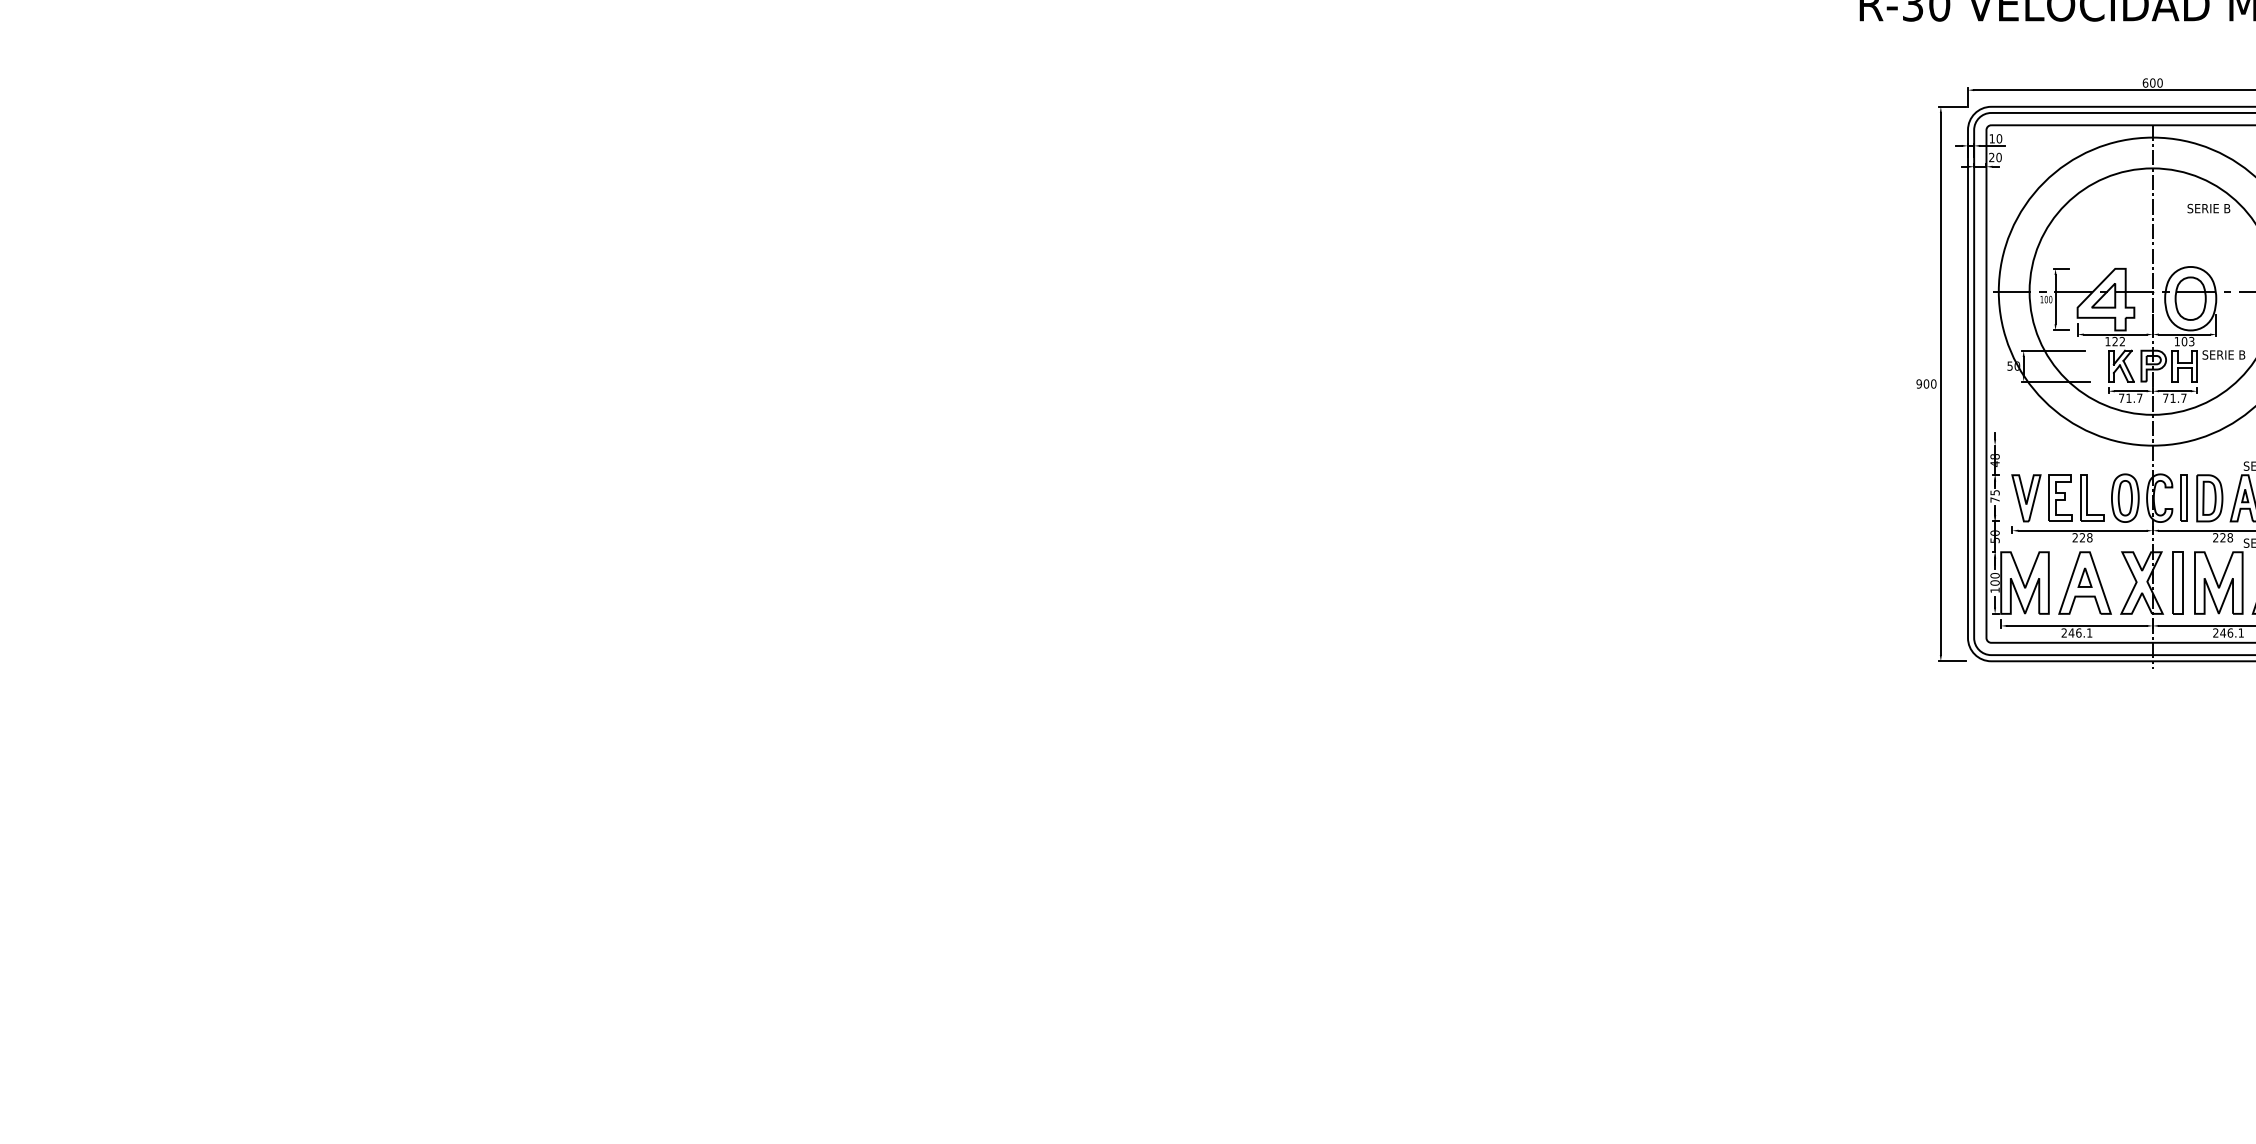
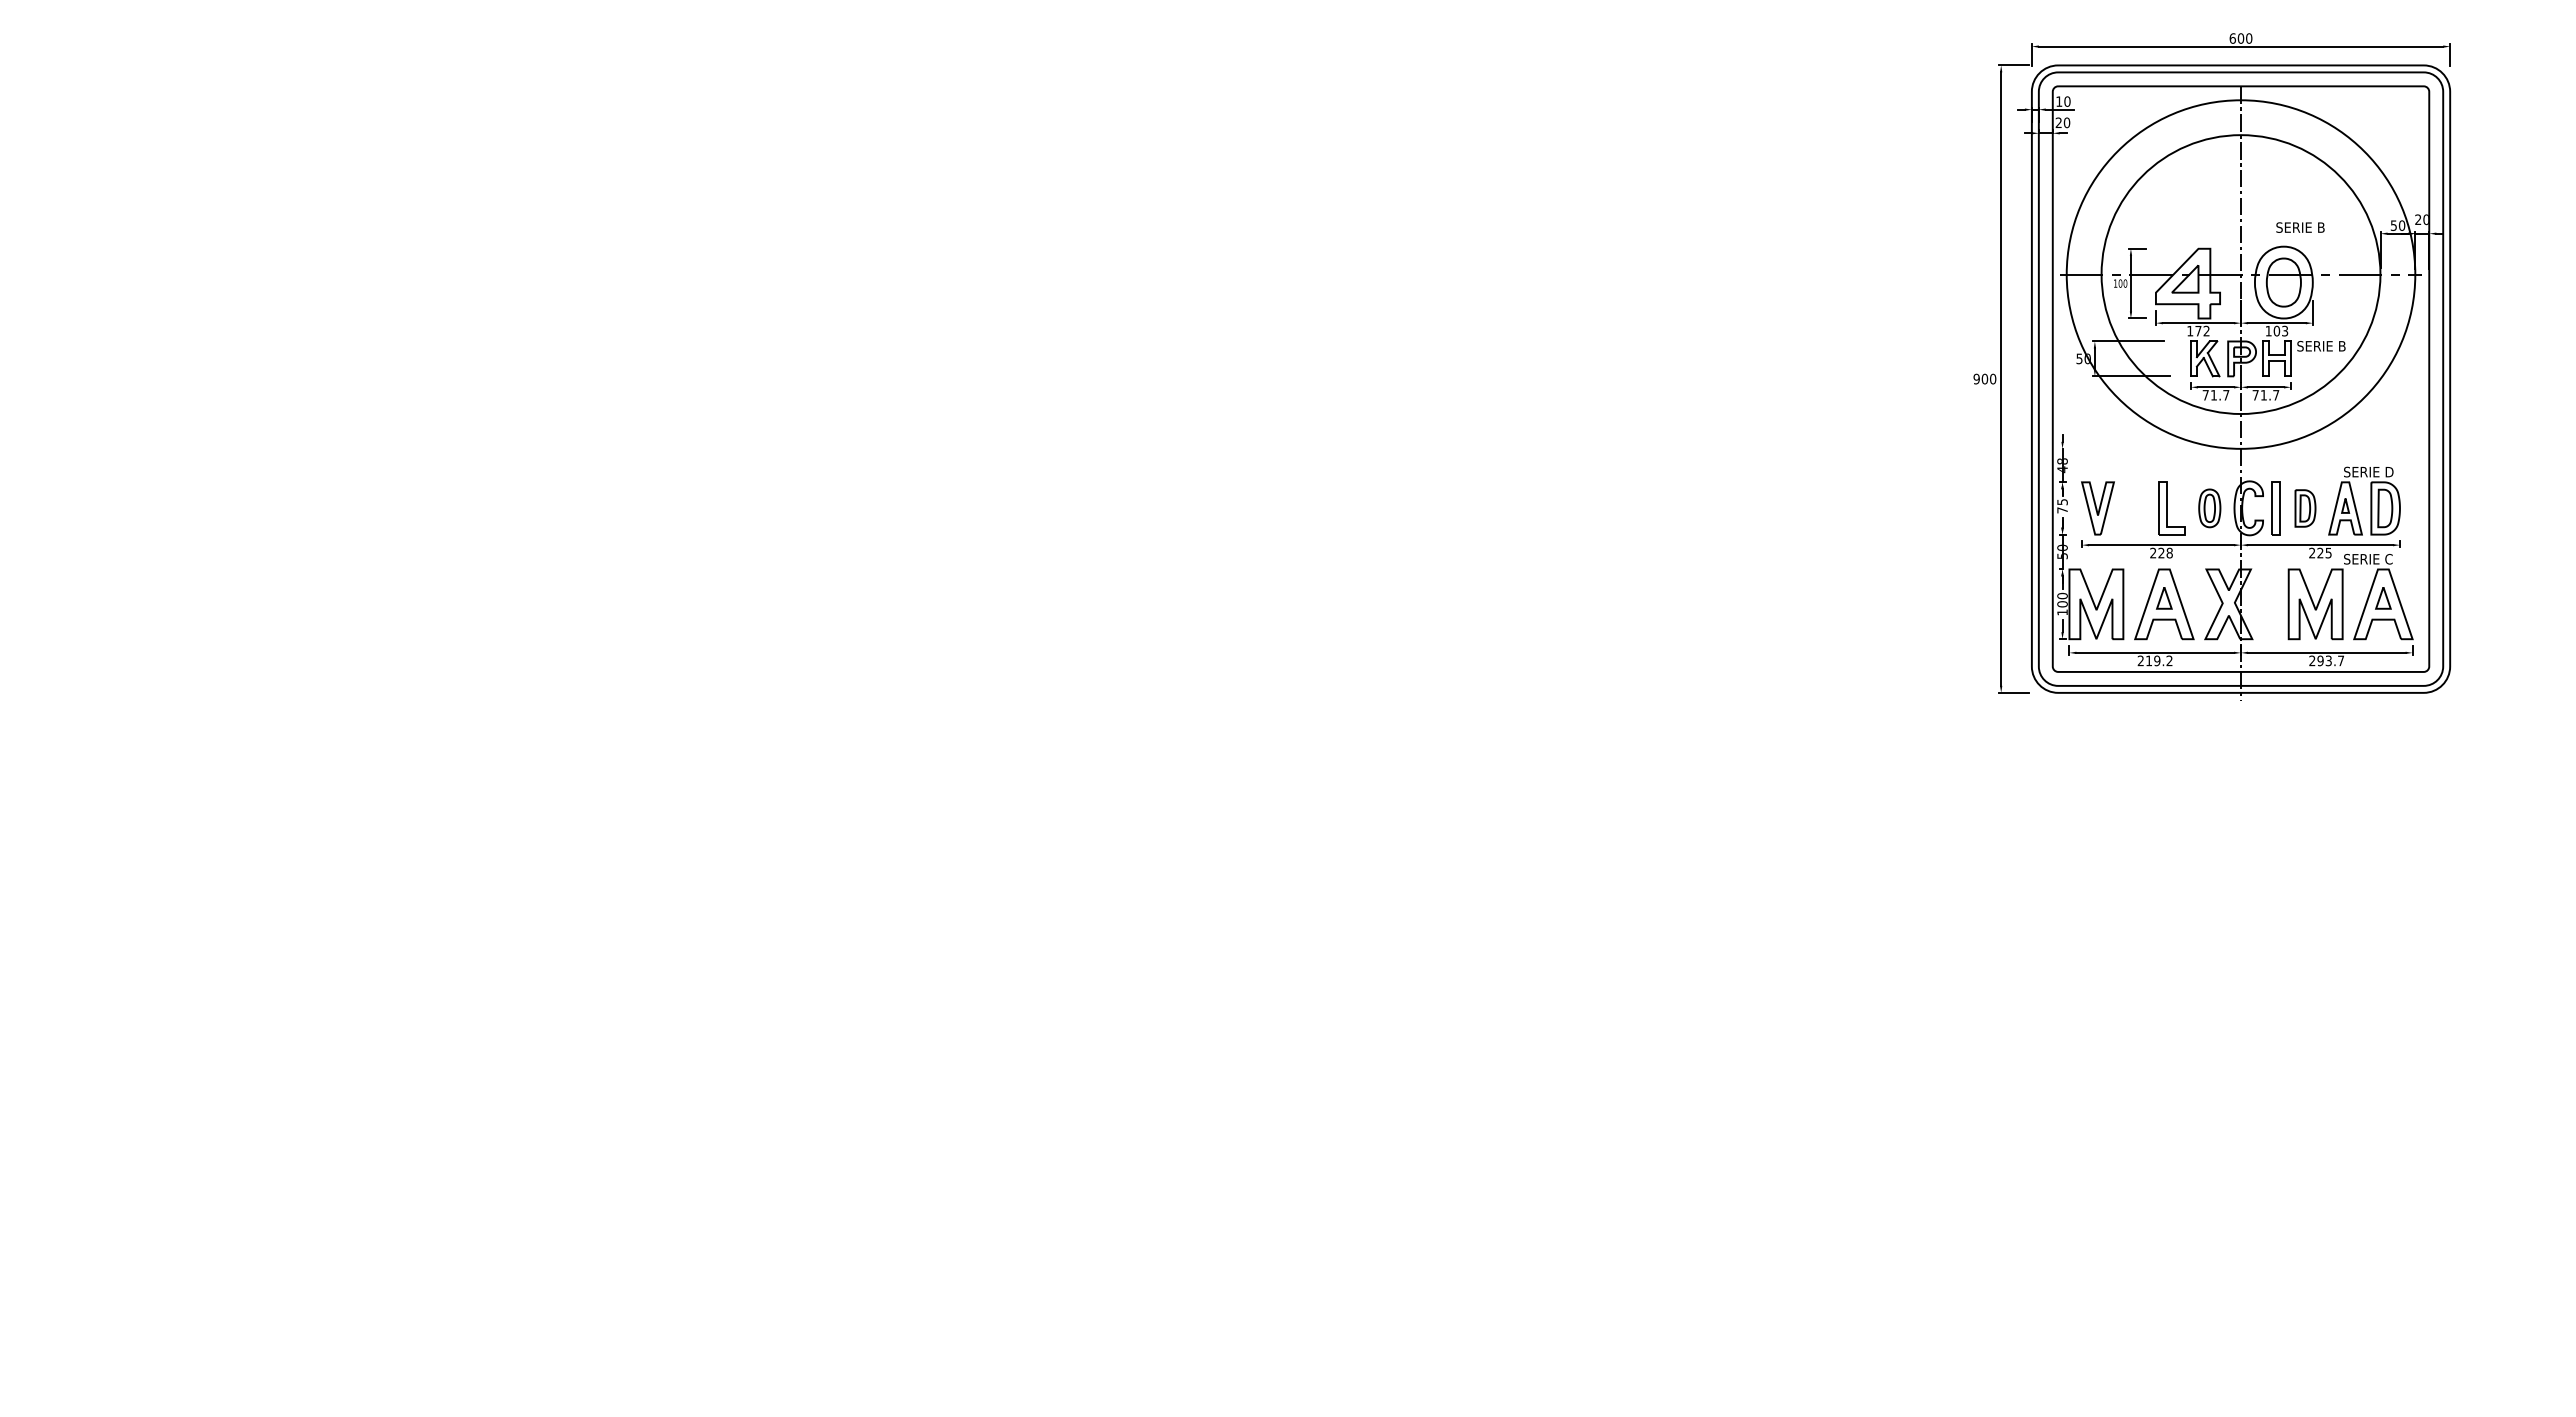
text: (2208, 208) -> (2300, 227), moved
text: (2115, 341) -> (2198, 330), 122 -> 172
part: (2060, 498) -> (2136, 508), removed
part: (2124, 498) -> (2209, 508), size x0.7
part: (2209, 498) -> (2305, 508), size x0.7
text: (2230, 537) -> (2328, 552), 228 -> 225
part: (2177, 582) -> (2269, 603), removed
text: (2079, 632) -> (2158, 660), 246.1 -> 219.2
text: (2231, 632) -> (2330, 660), 246.1 -> 293.7

